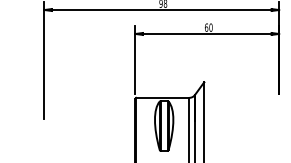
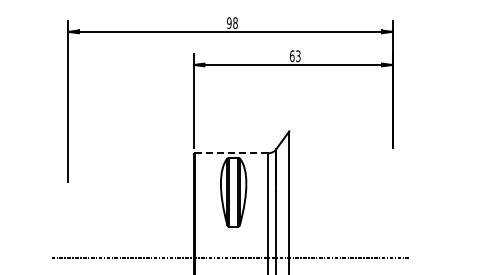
text: (211, 27) -> (298, 56), 60 -> 63
line: (162, 98) -> (231, 153), solid -> dashed

